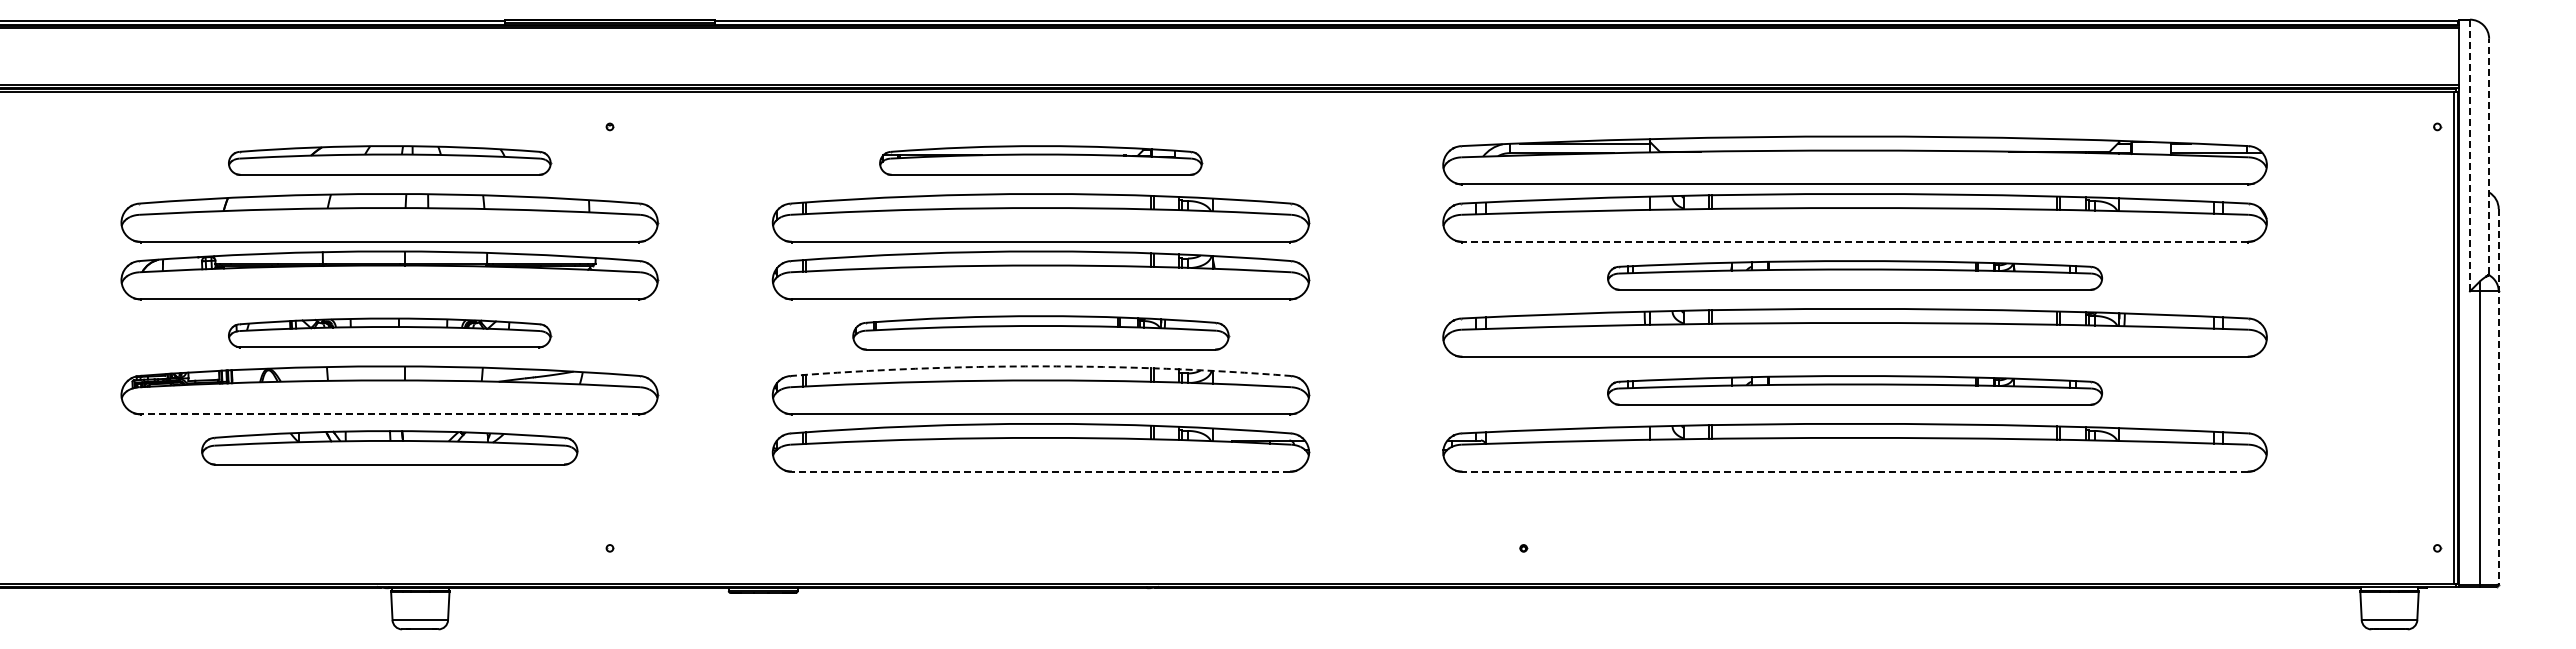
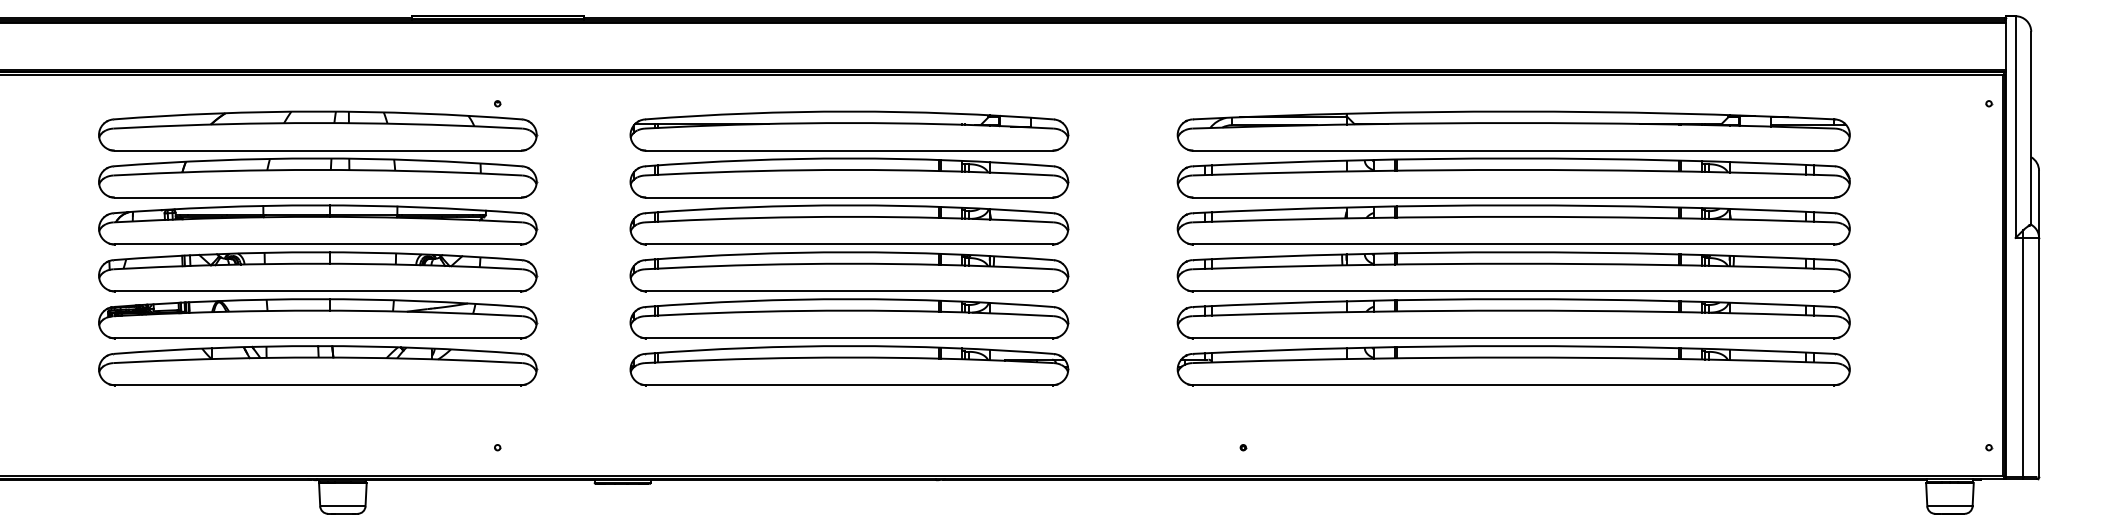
line: (2469, 155) -> (2015, 127), dashed -> solid
line: (2489, 156) -> (2031, 127), dashed -> solid
part: (389, 160) -> (317, 131), size x1.67
part: (1040, 160) -> (849, 131), size x1.67
line: (1855, 241) -> (1514, 197), dashed -> solid
part: (1854, 275) -> (1513, 225), size x1.67
part: (389, 332) -> (317, 271), size x1.67
part: (1040, 332) -> (849, 271), size x1.43
arc: (1040, 366) -> (849, 299), dashed -> solid
part: (1854, 390) -> (1513, 318), size x1.67
line: (2498, 396) -> (2038, 323), dashed -> solid
line: (389, 414) -> (317, 338), dashed -> solid
part: (389, 447) -> (317, 365), size x1.43
line: (1040, 471) -> (849, 384), dashed -> solid
line: (1855, 471) -> (1514, 384), dashed -> solid

